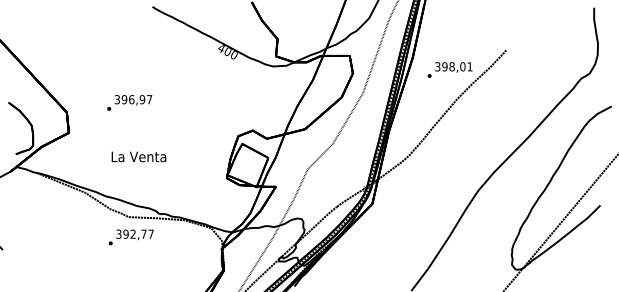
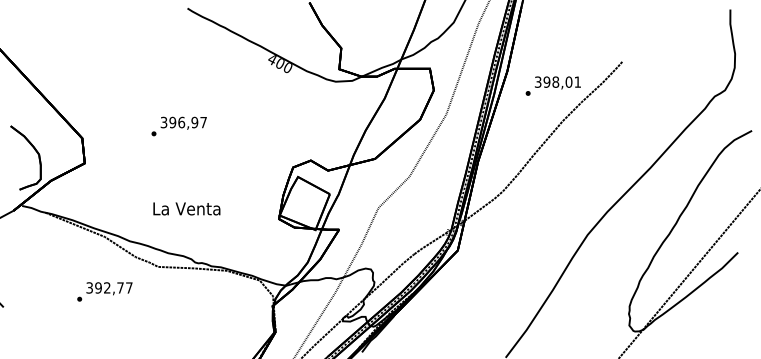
text: (129, 102) -> (178, 126), moved
text: (138, 156) -> (186, 208), moved
text: (130, 237) -> (103, 291), moved

